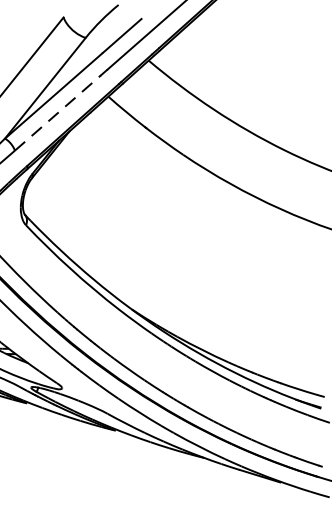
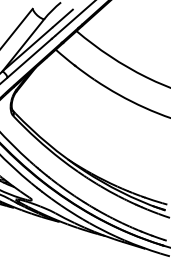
line: (59, 111) -> (30, 57), dashed -> solid

